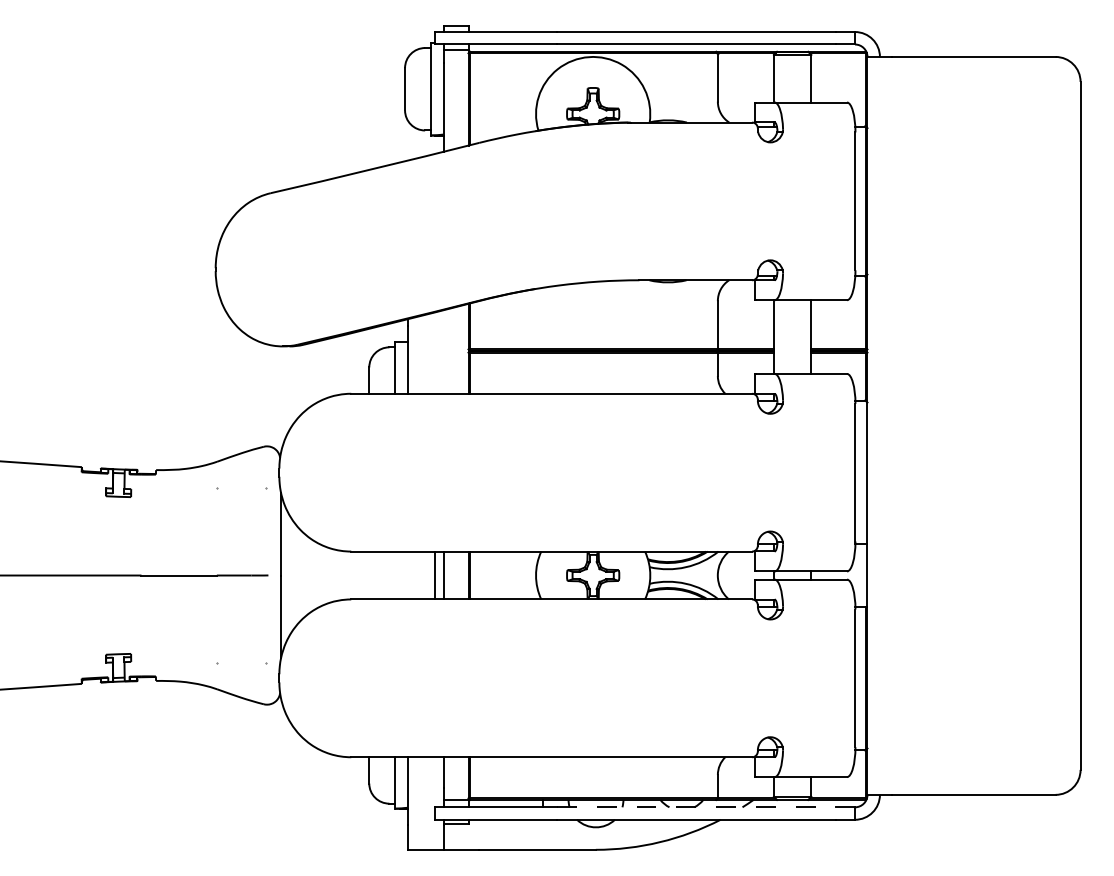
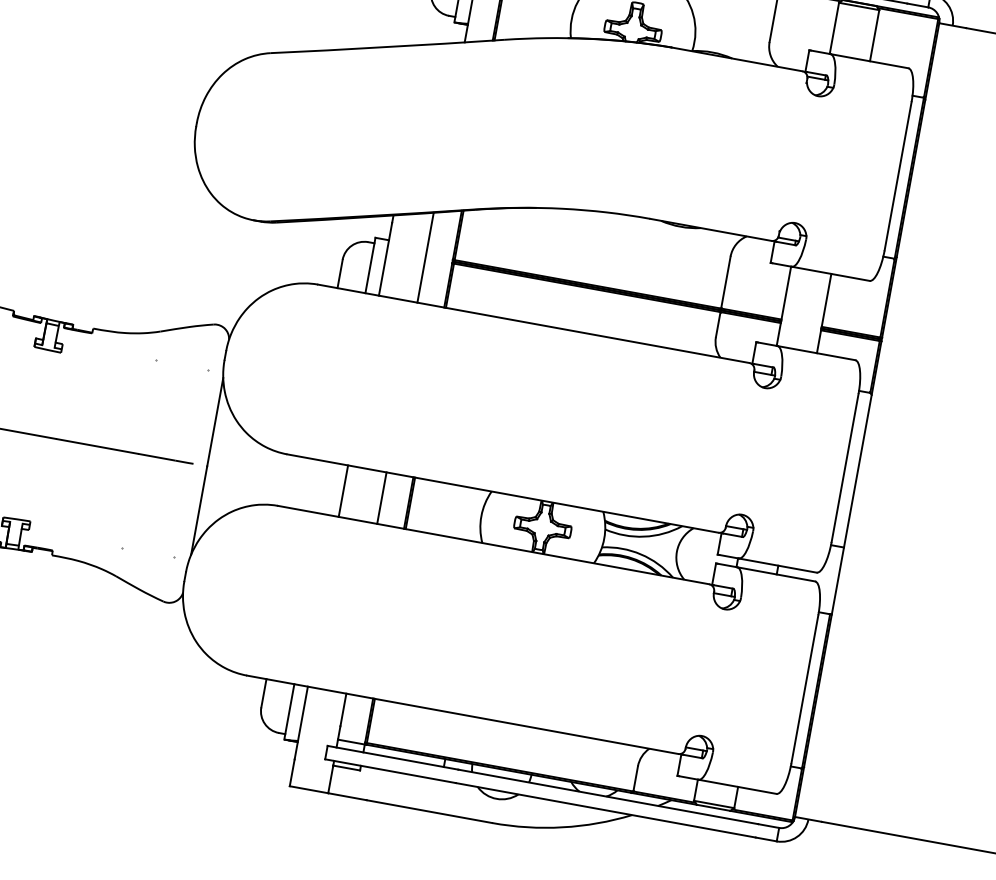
line: (443, 351) -> (425, 257), added
line: (434, 575) -> (343, 491), moved
line: (696, 807) -> (608, 797), dashed -> solid

